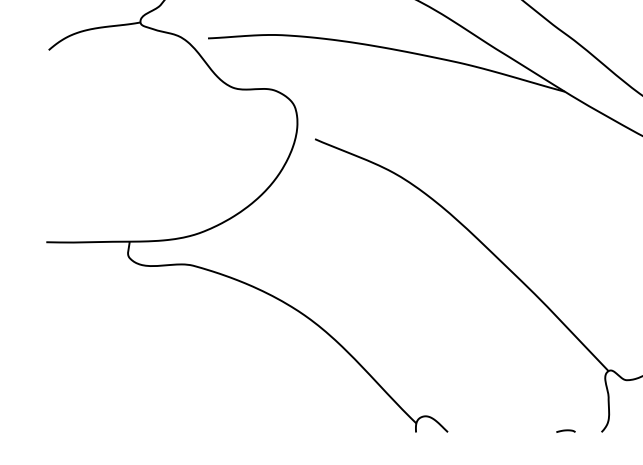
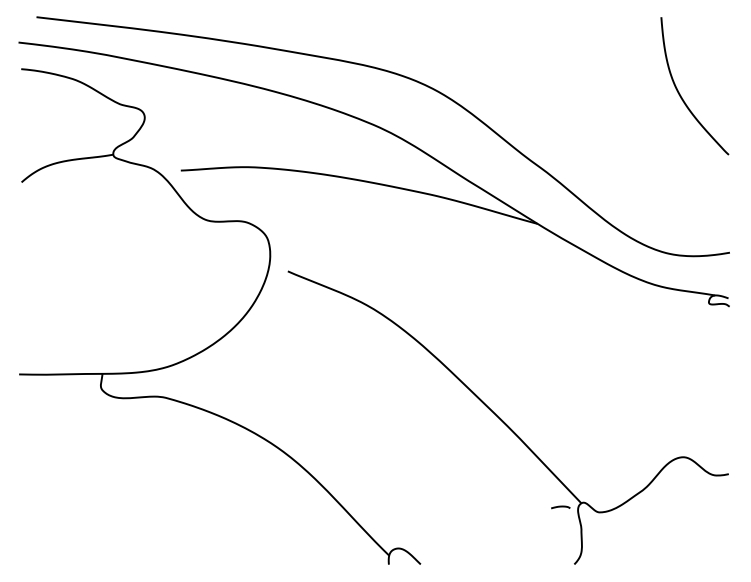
curve: (565, 431) -> (560, 507), moved

